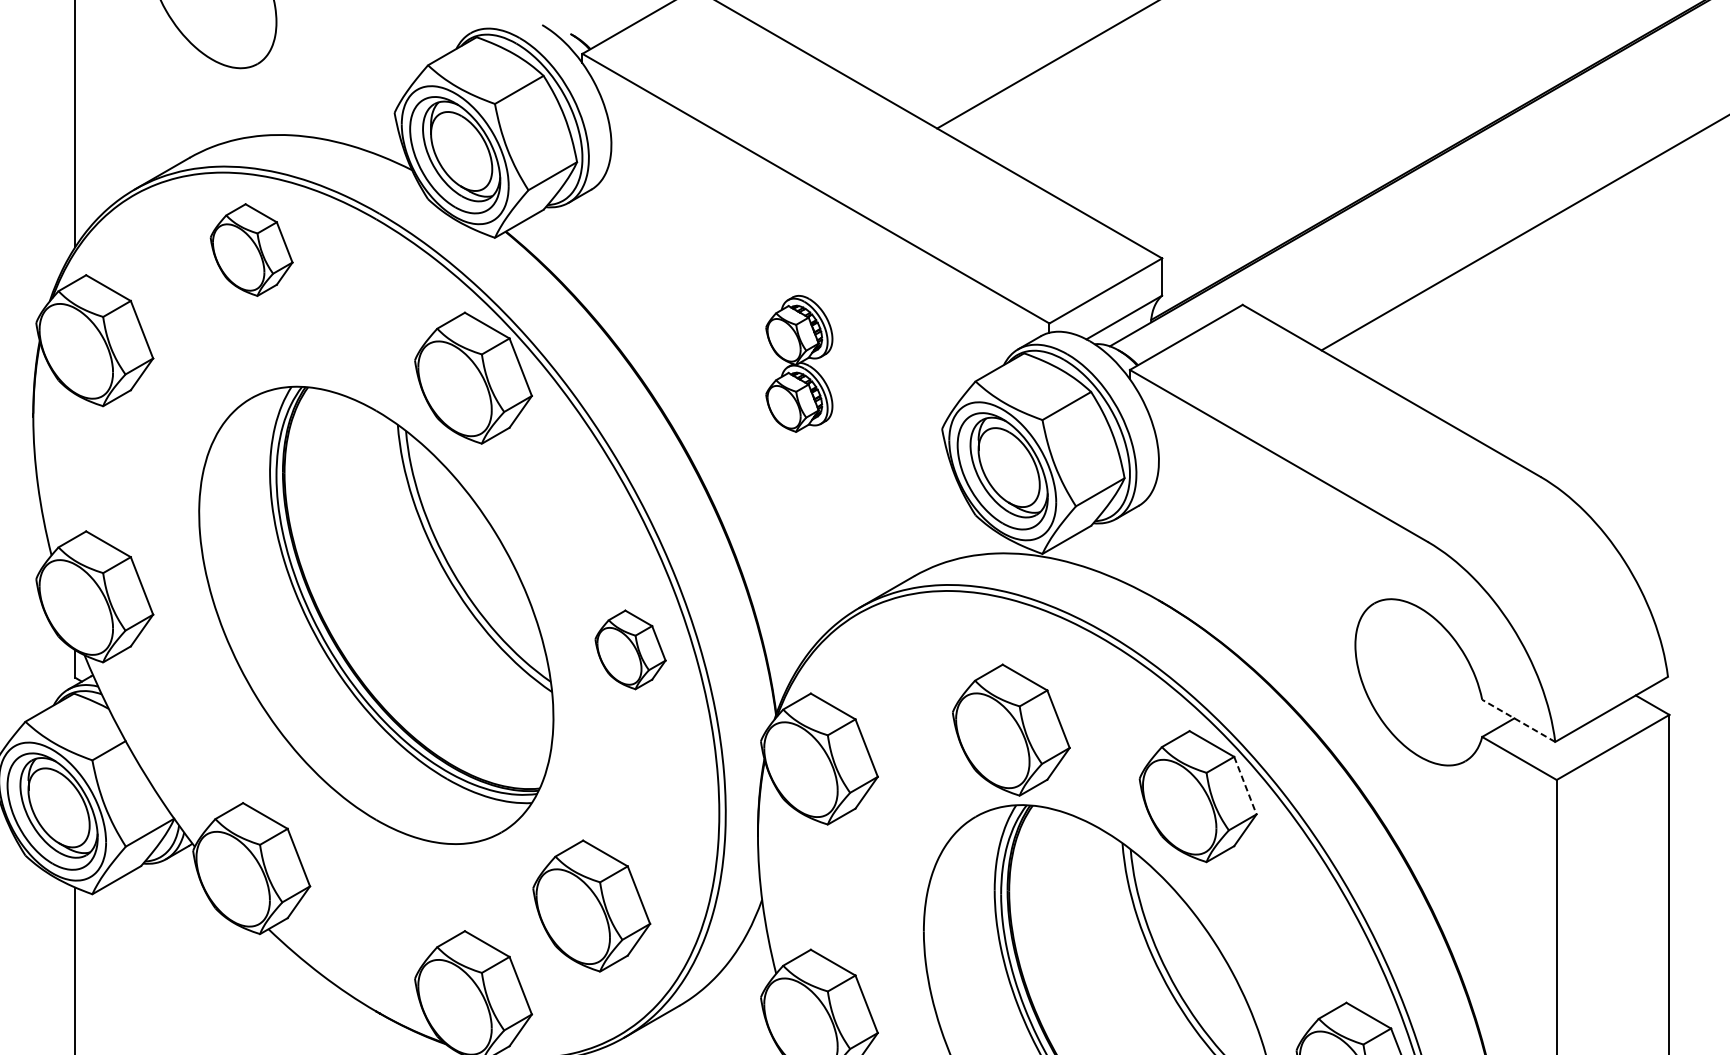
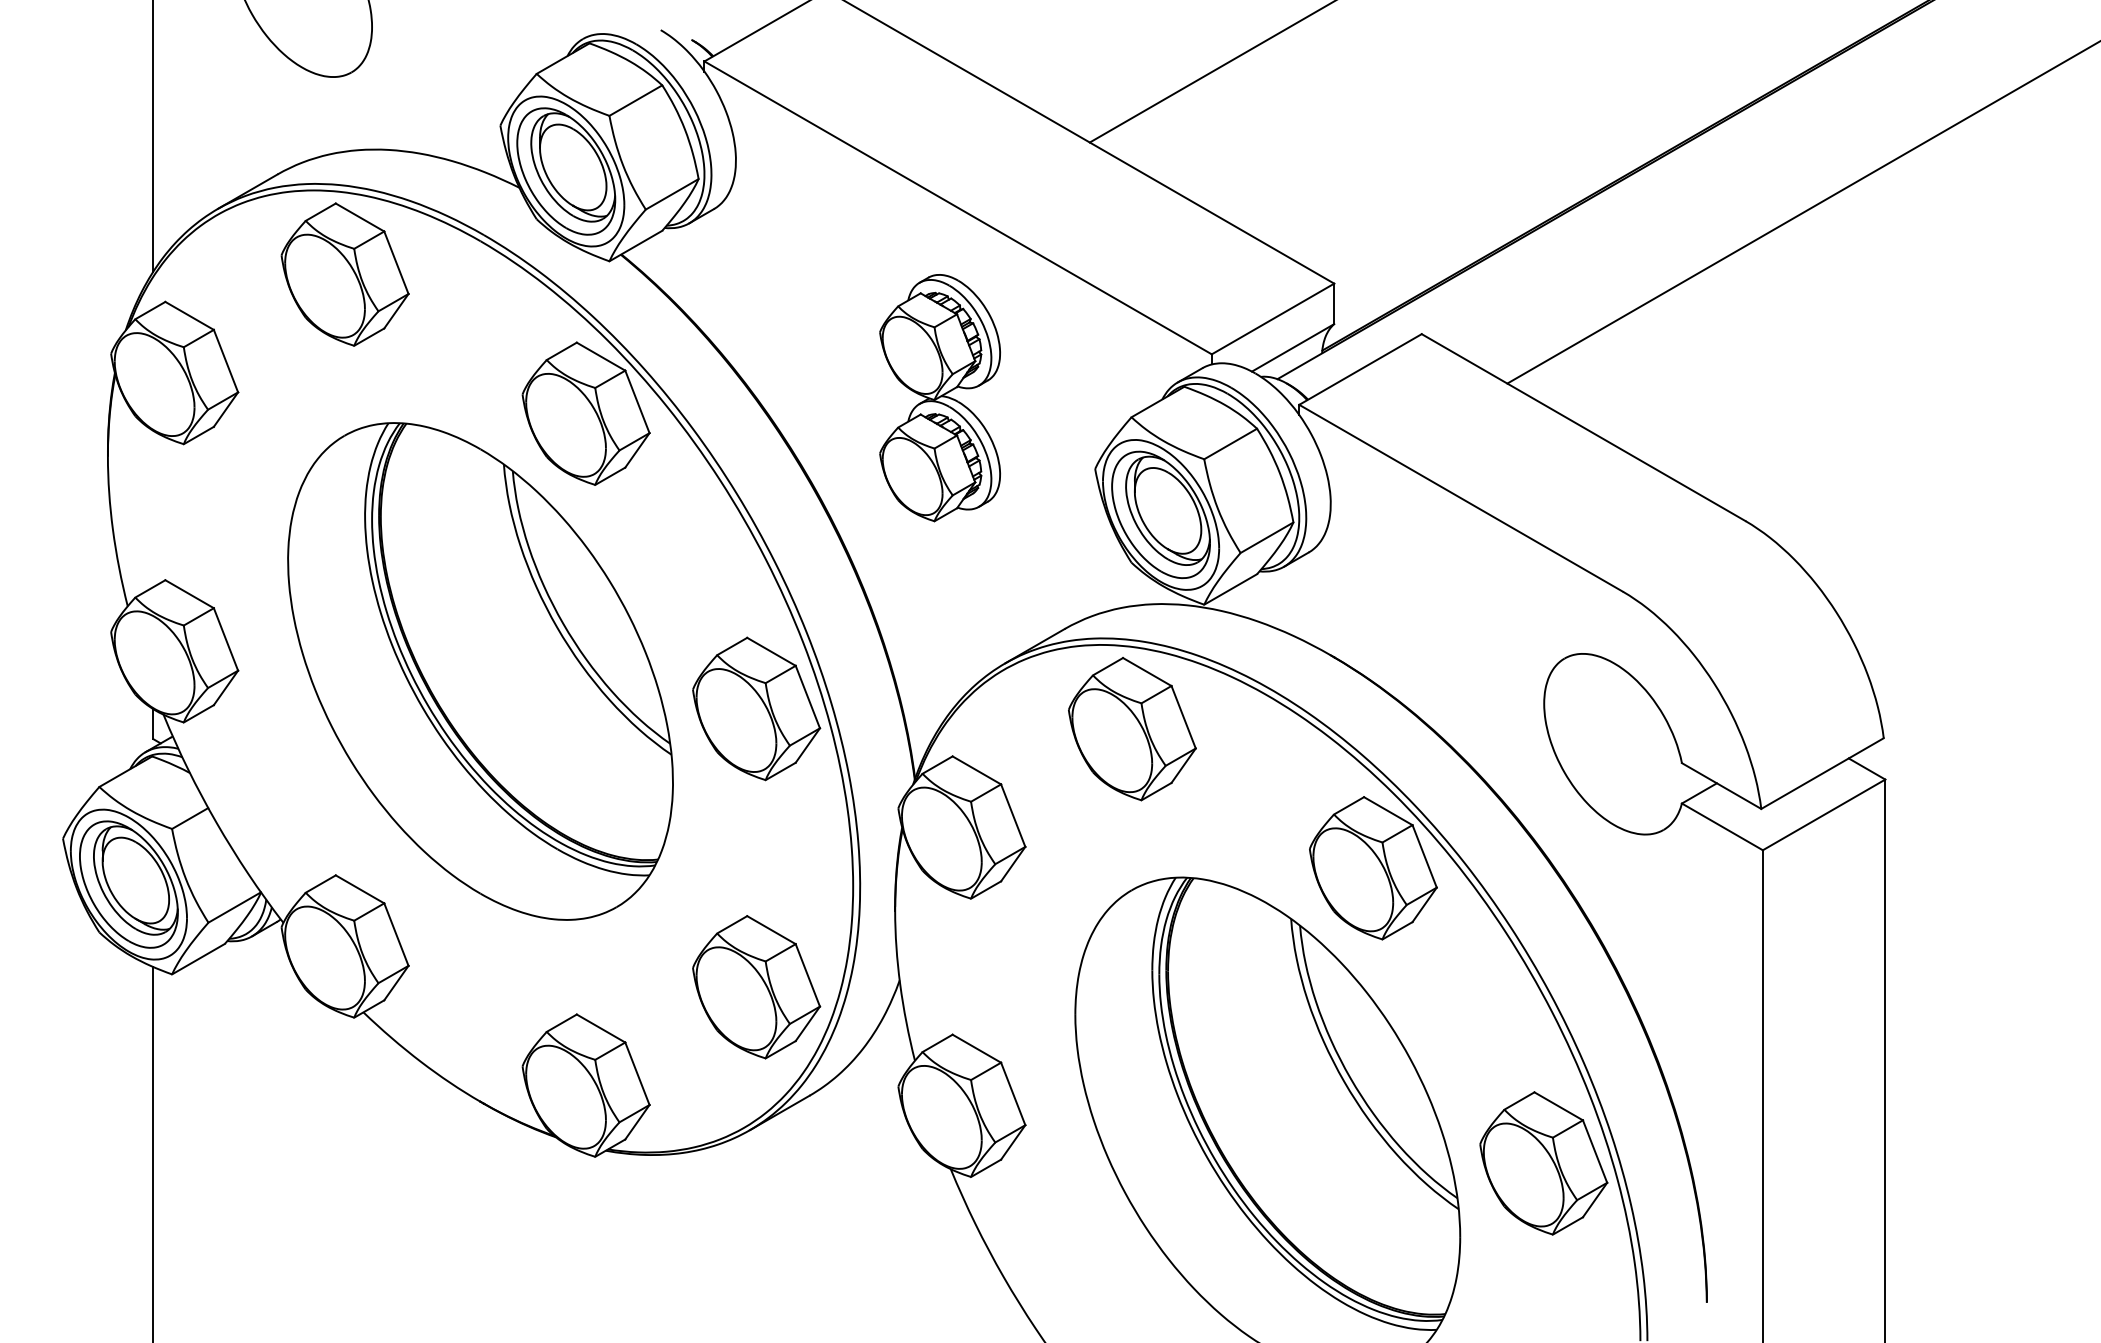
part: (251, 249) -> (344, 274), size x1.43
part: (798, 364) -> (939, 398), size x1.67
part: (630, 649) -> (756, 708), size x1.67
line: (1518, 721) -> (1721, 786), dashed -> solid
part: (1011, 730) -> (1132, 729), moved
line: (1245, 785) -> (1424, 856), dashed -> solid
part: (591, 906) -> (756, 987), moved

